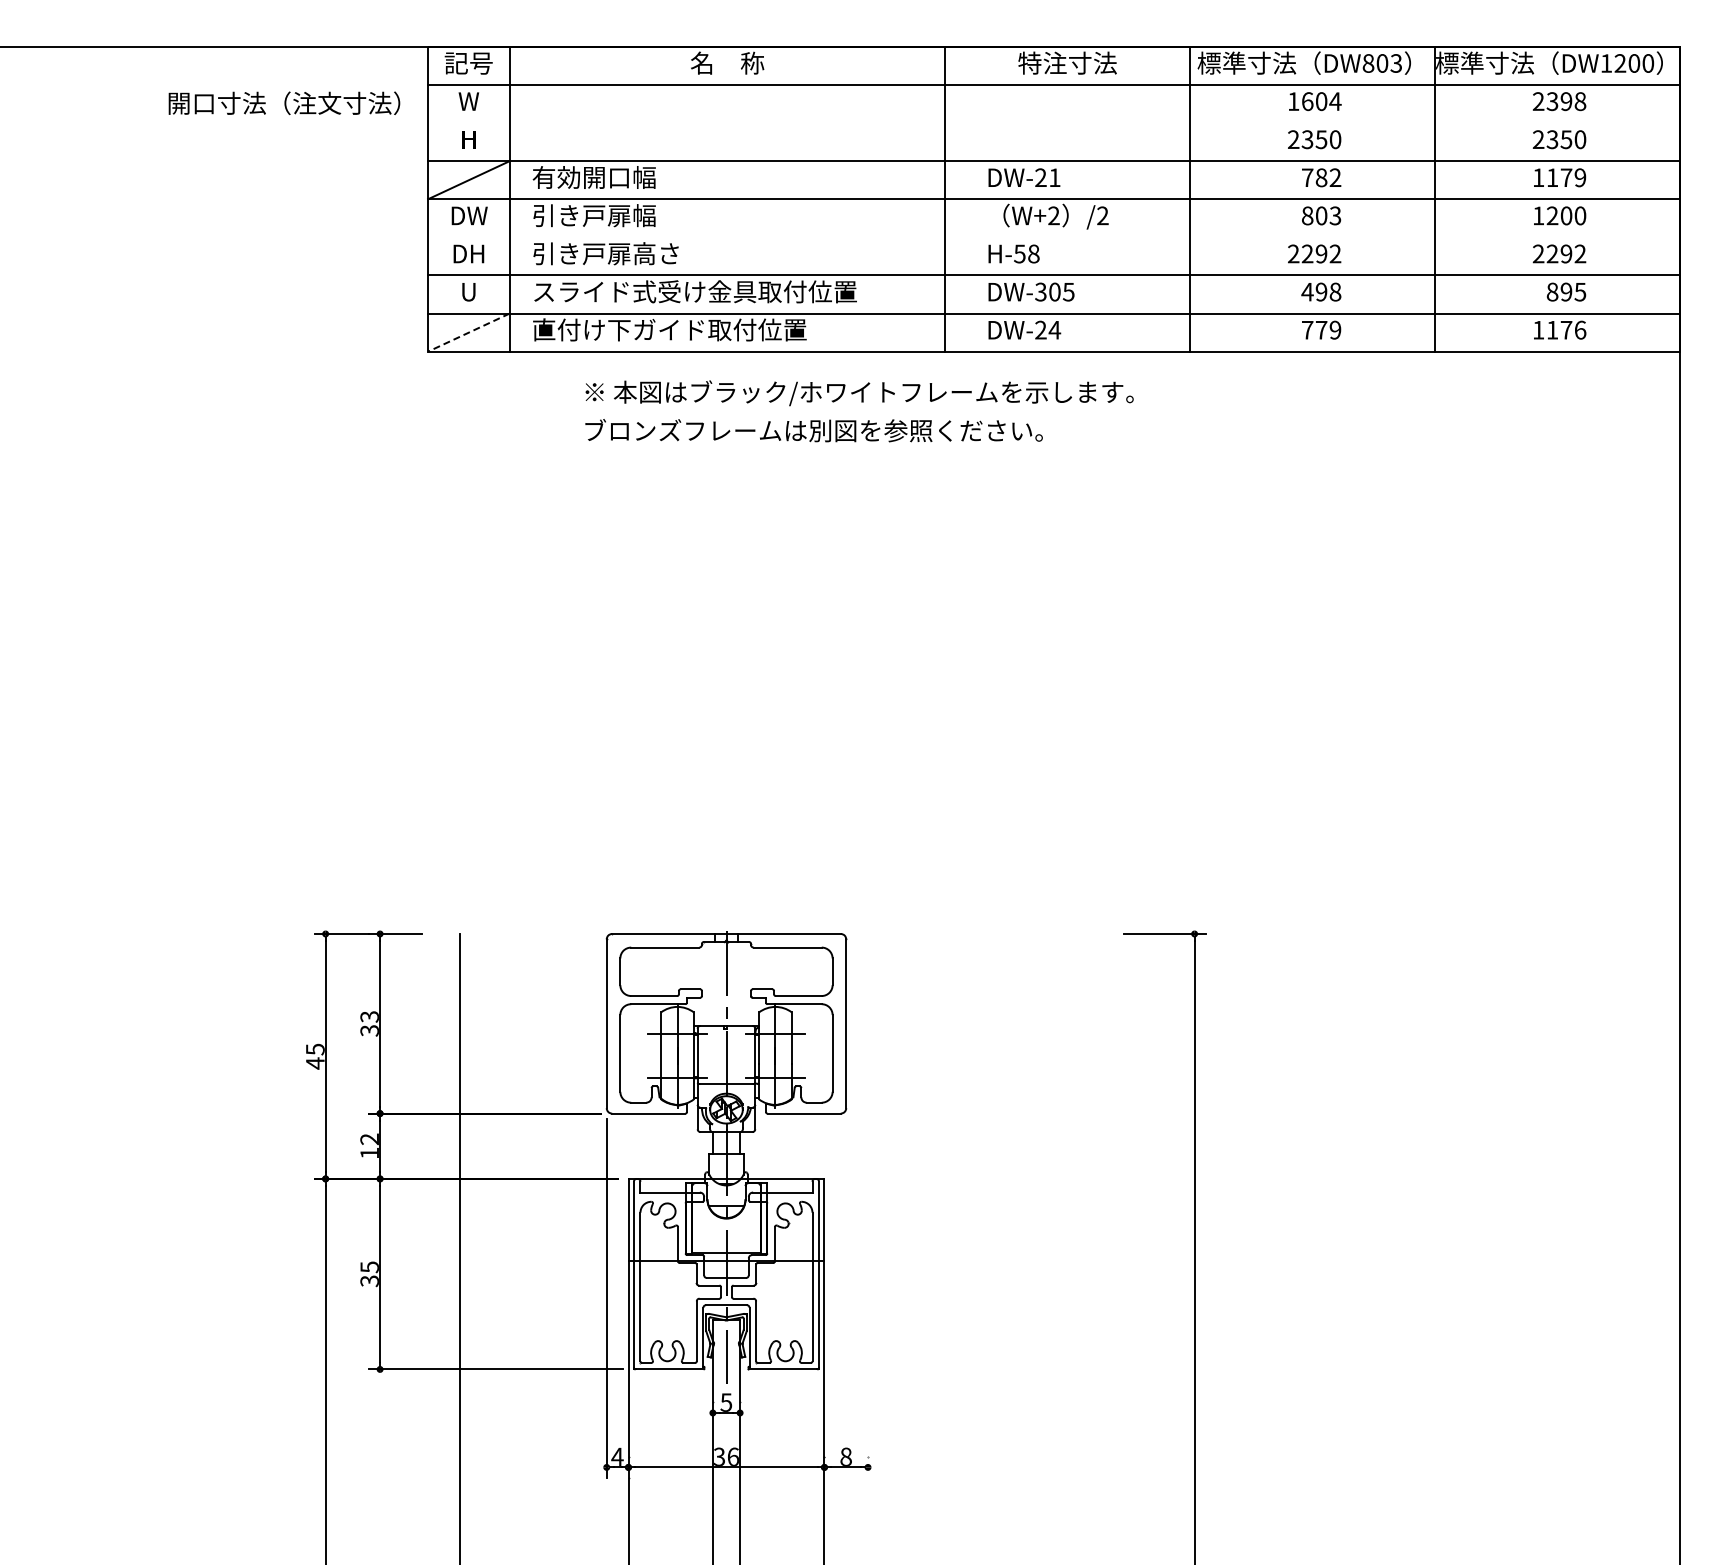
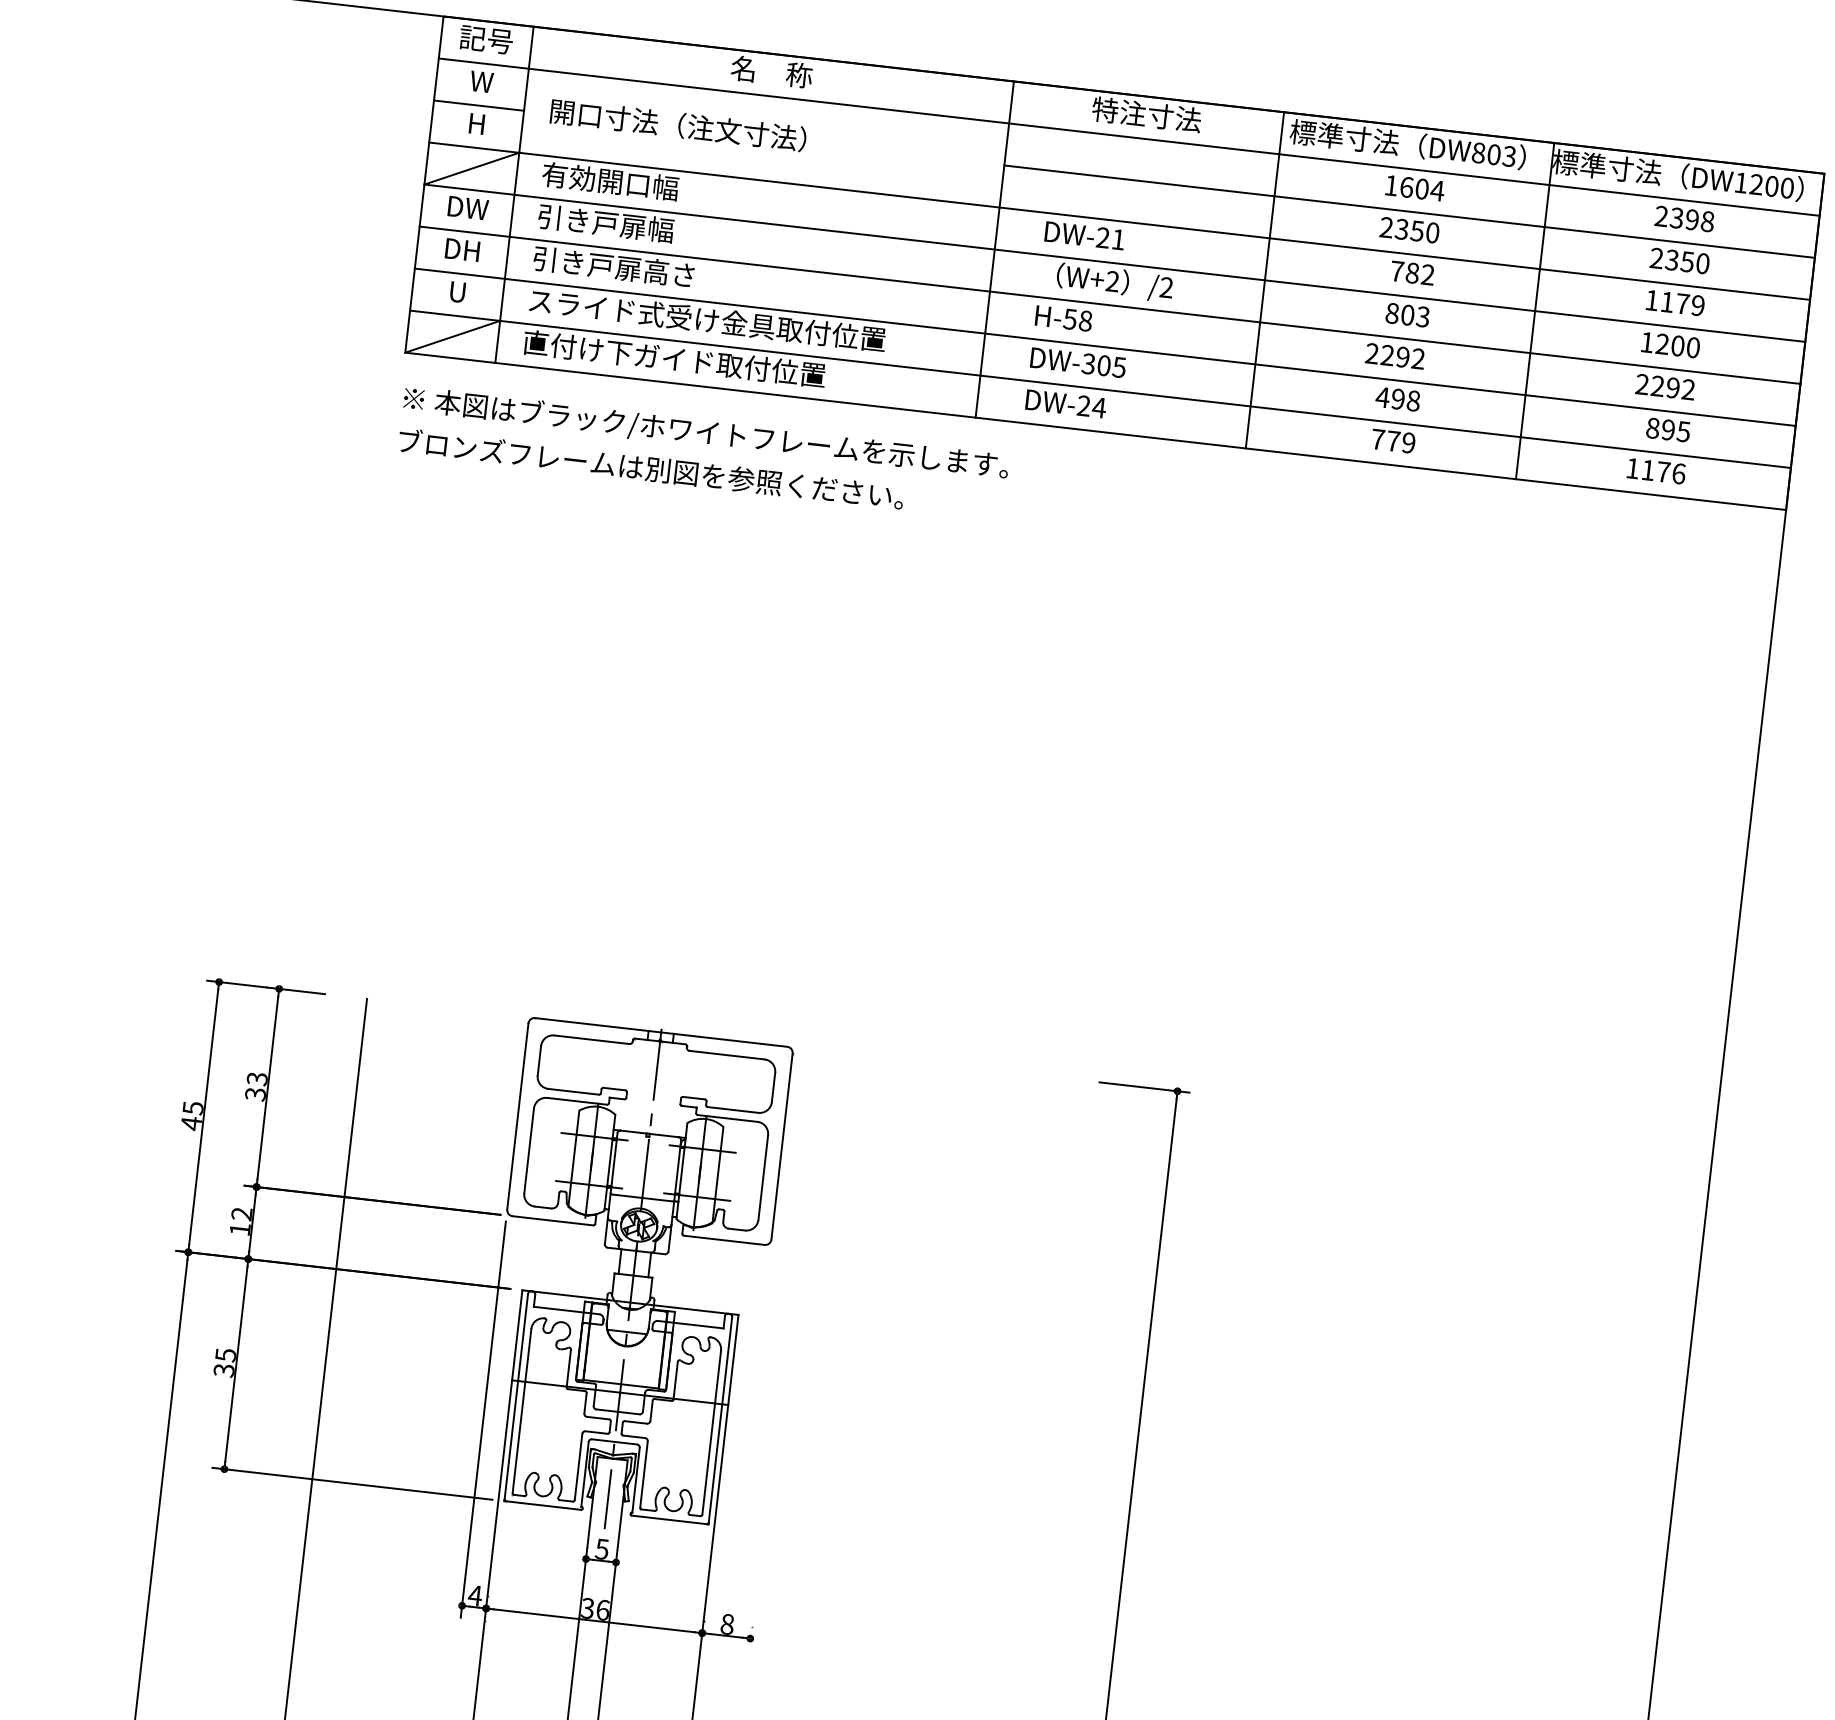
text: (284, 102) -> (678, 124), moved
line: (468, 123) -> (478, 106), added
line: (1312, 123) -> (1409, 212), added
line: (1054, 237) -> (1110, 305), added
line: (468, 332) -> (452, 336), dashed -> solid
text: (859, 411) -> (703, 453), moved

